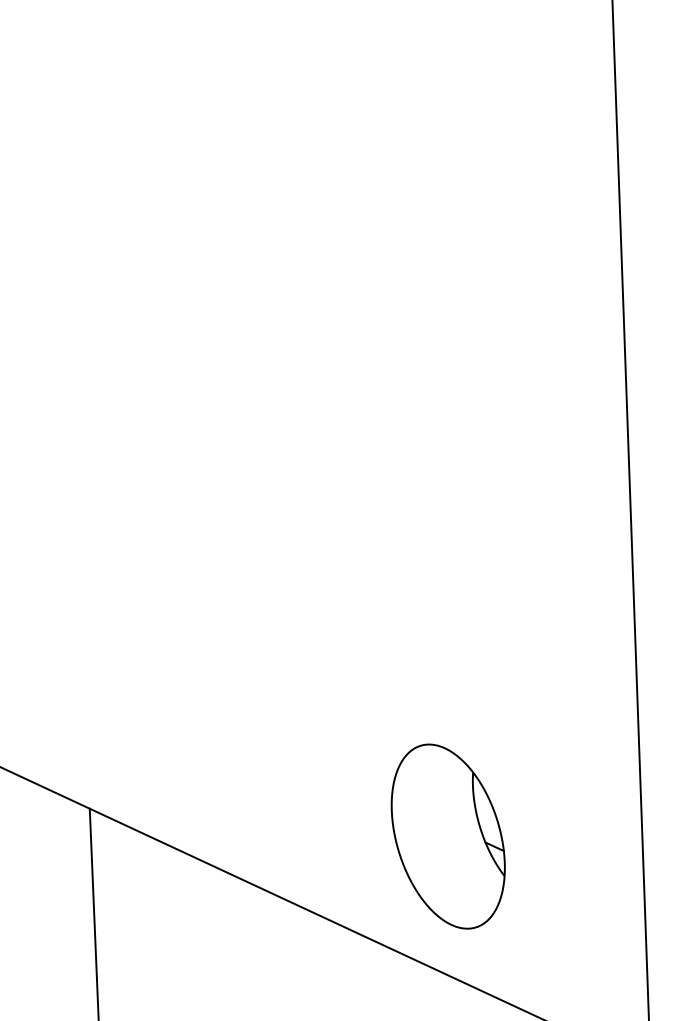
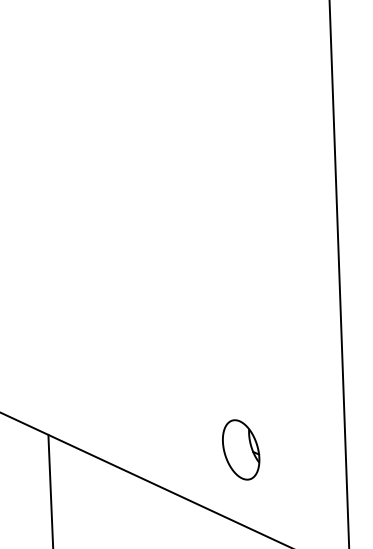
part: (446, 835) -> (240, 449), size x0.6

